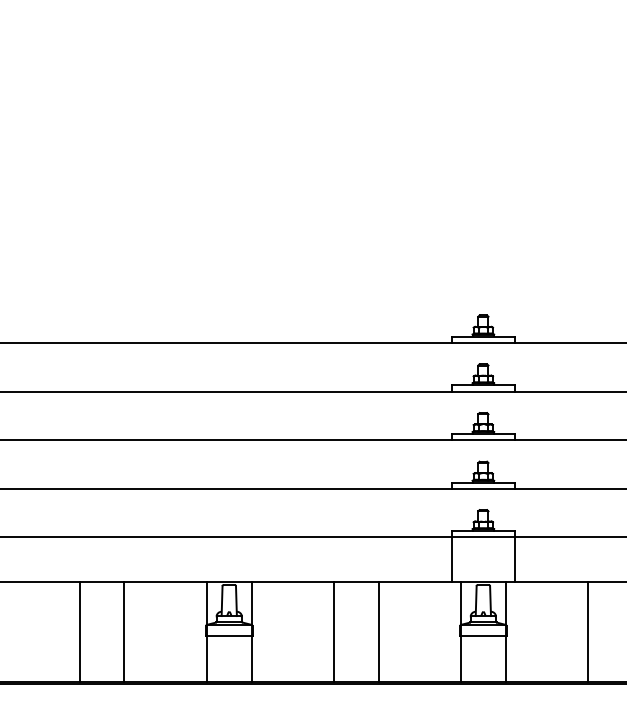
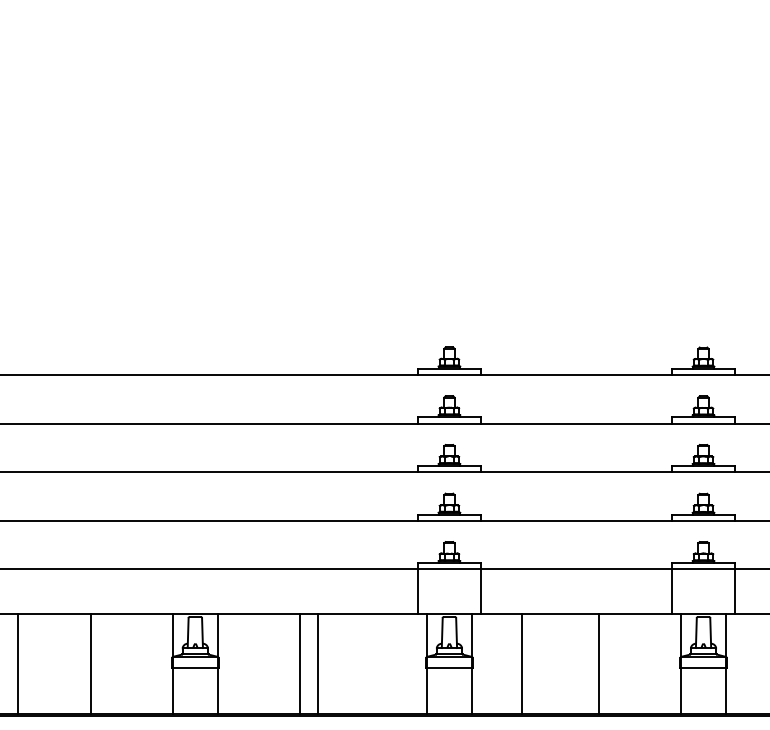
line: (80, 631) -> (18, 663), moved
line: (378, 631) -> (317, 663), moved
line: (588, 631) -> (522, 663), moved

